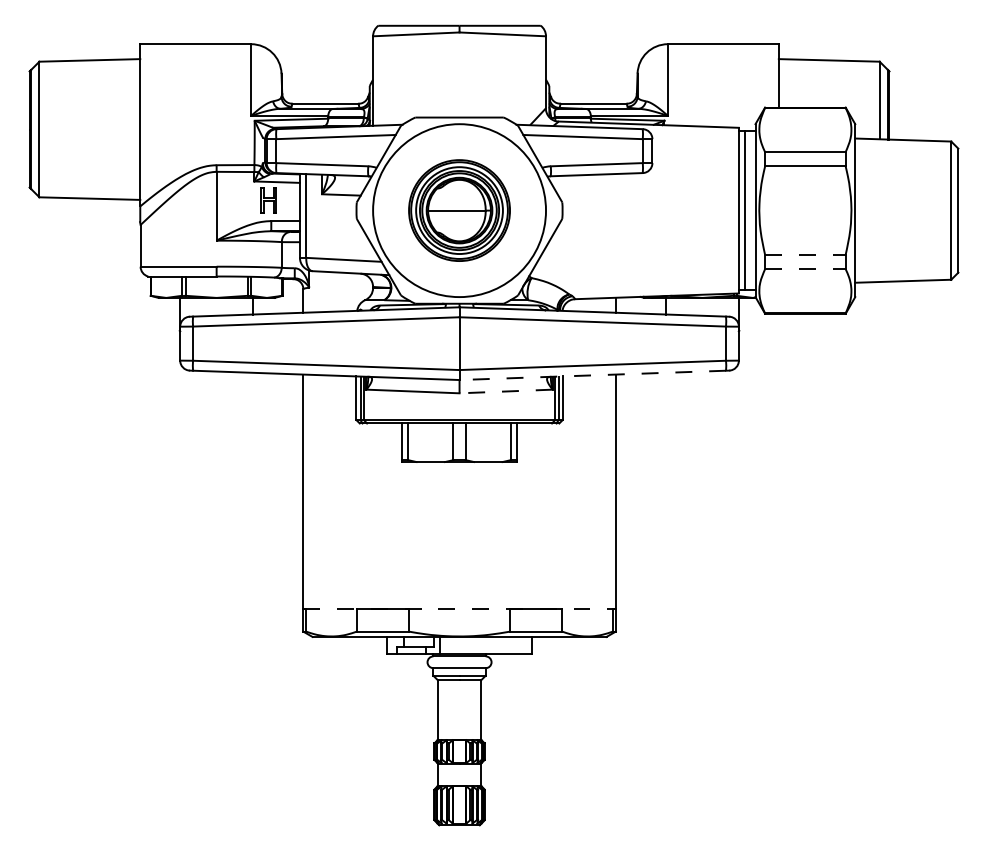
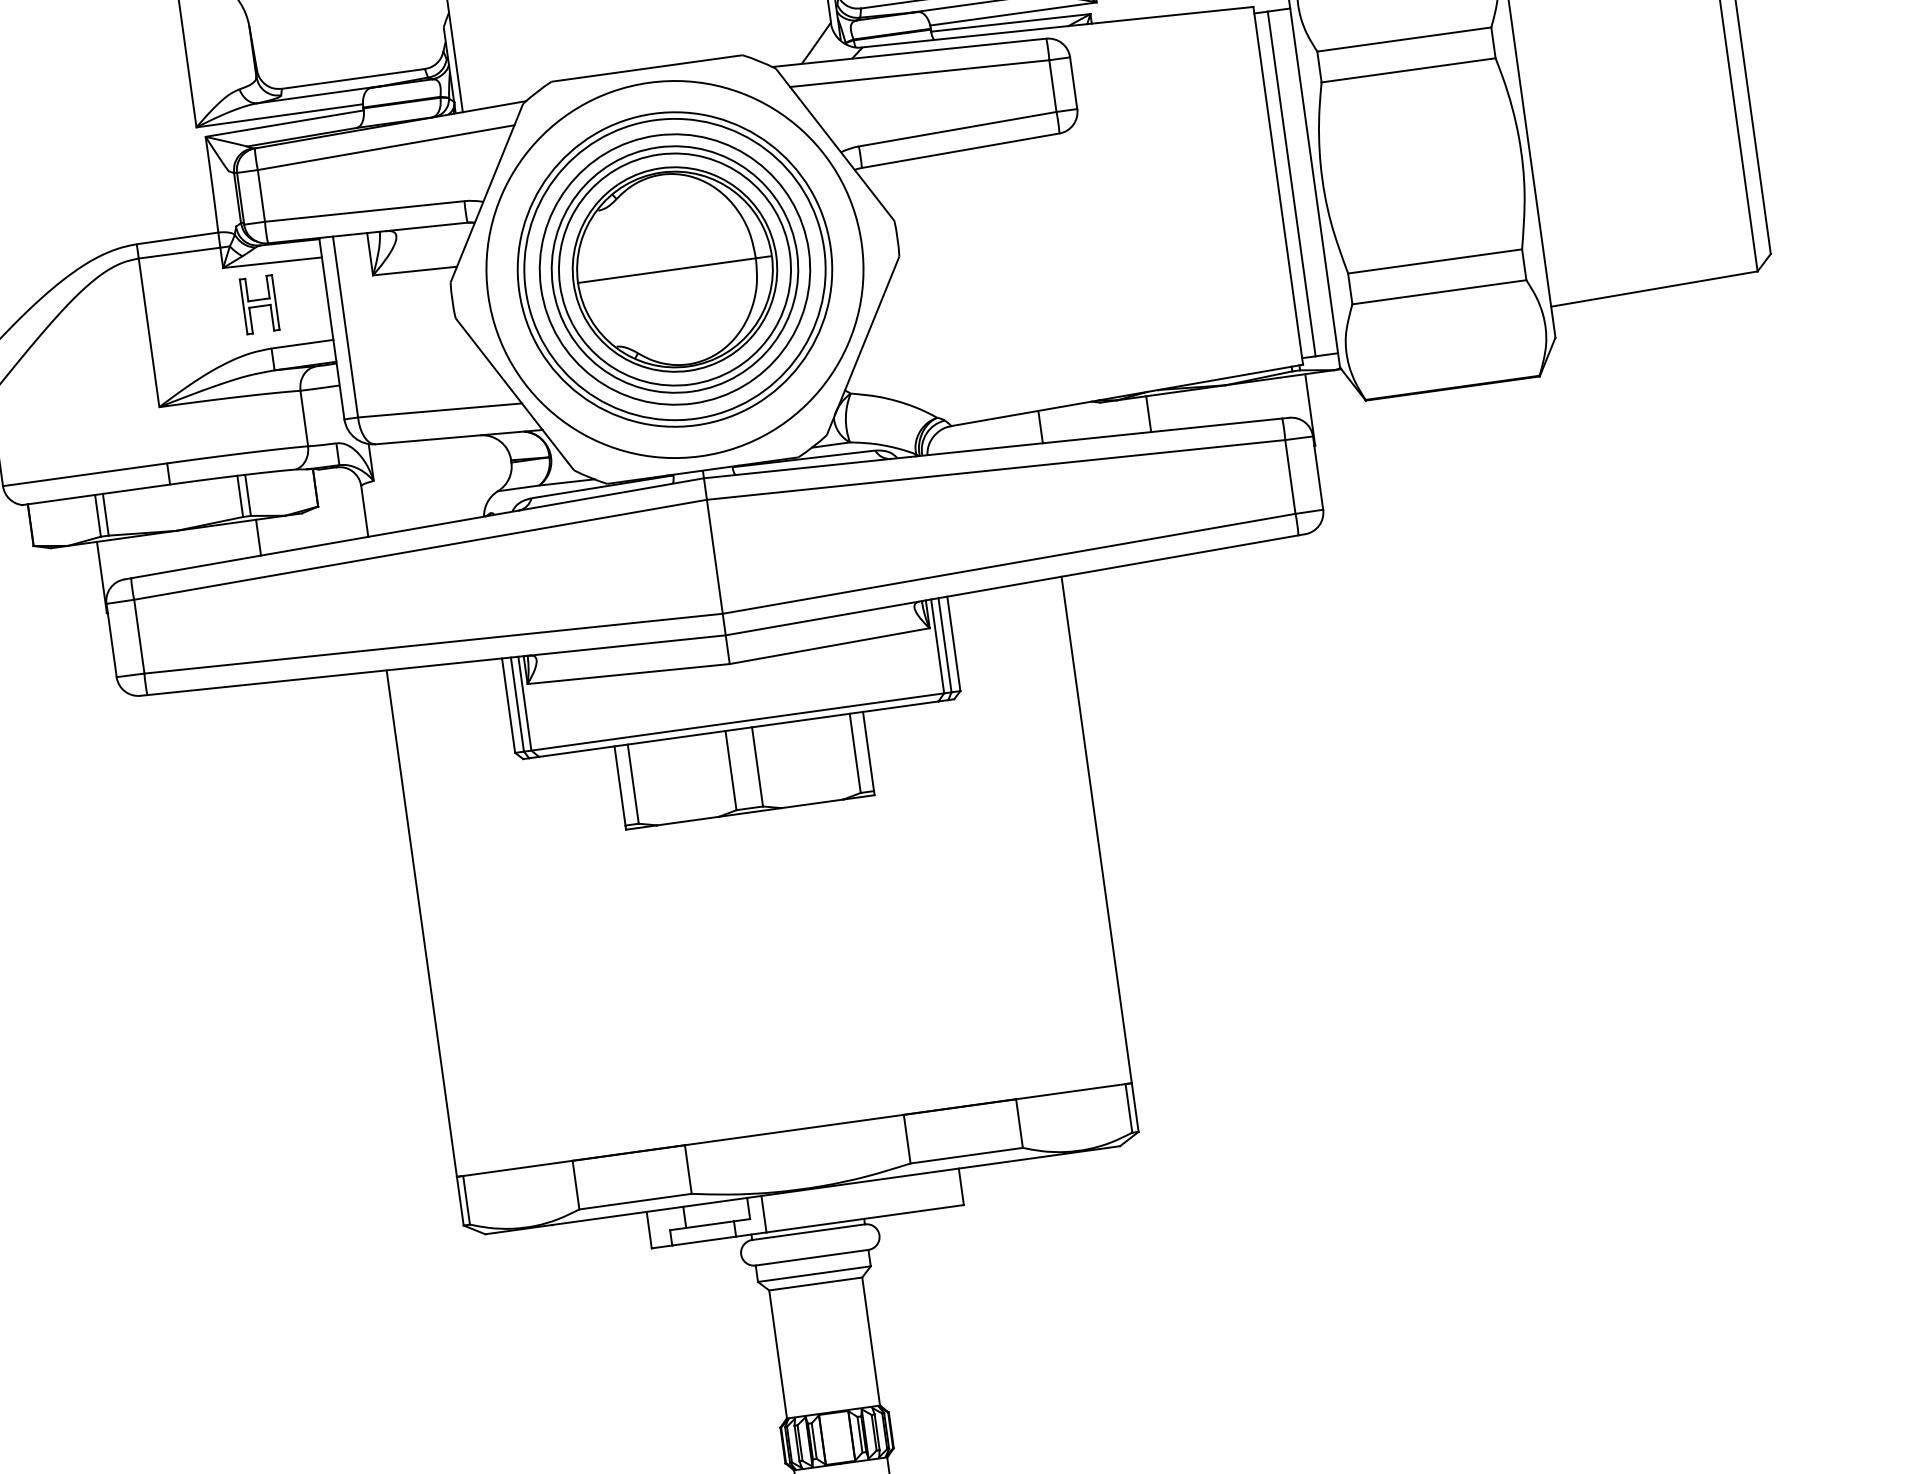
part: (459, 210) -> (674, 269), size x1.43
line: (805, 254) -> (1435, 260), dashed -> solid
line: (805, 269) -> (1439, 292), dashed -> solid
line: (592, 375) -> (1011, 585), dashed -> solid
line: (506, 391) -> (830, 646), dashed -> solid
line: (460, 609) -> (796, 1130), dashed -> solid

